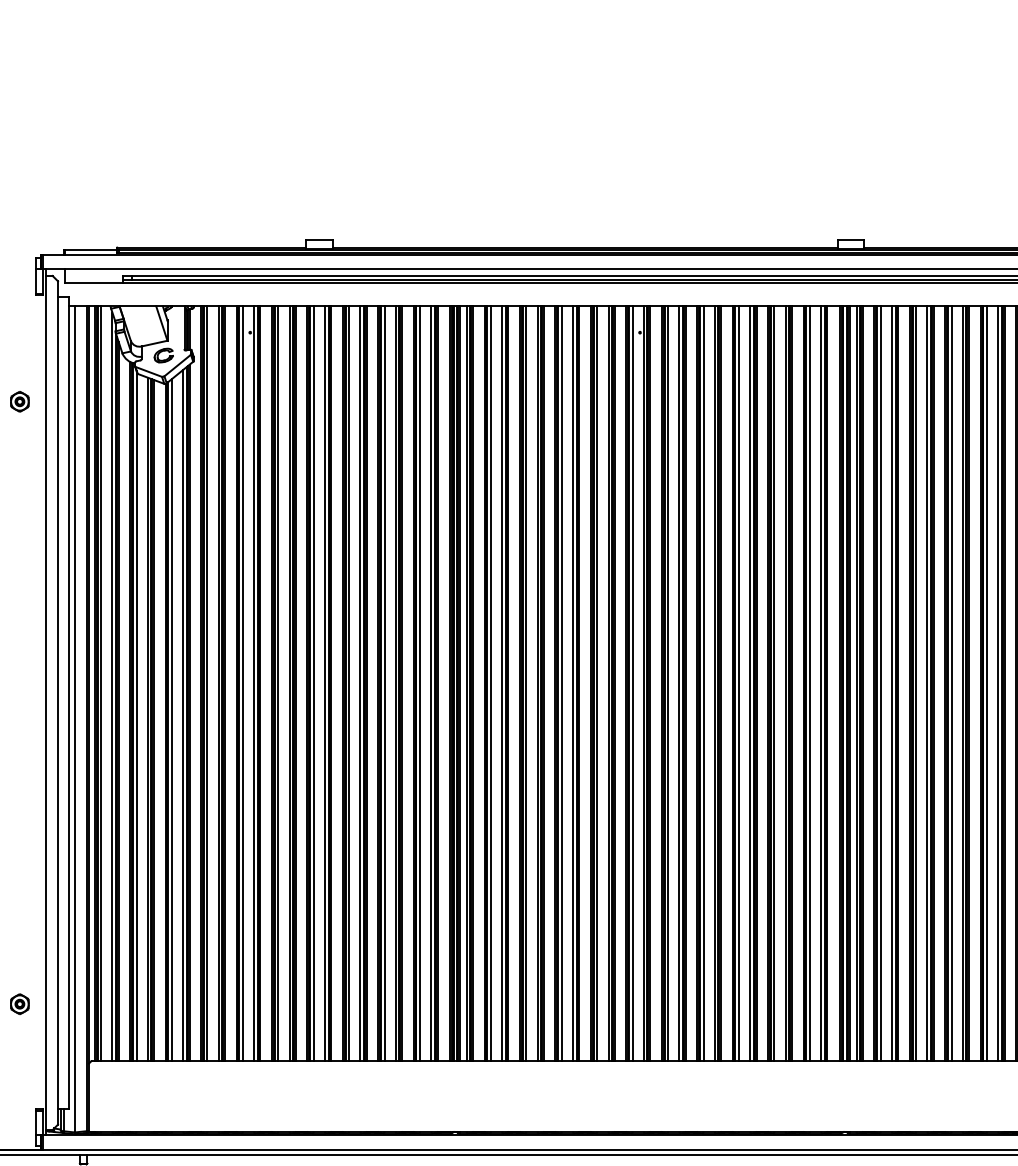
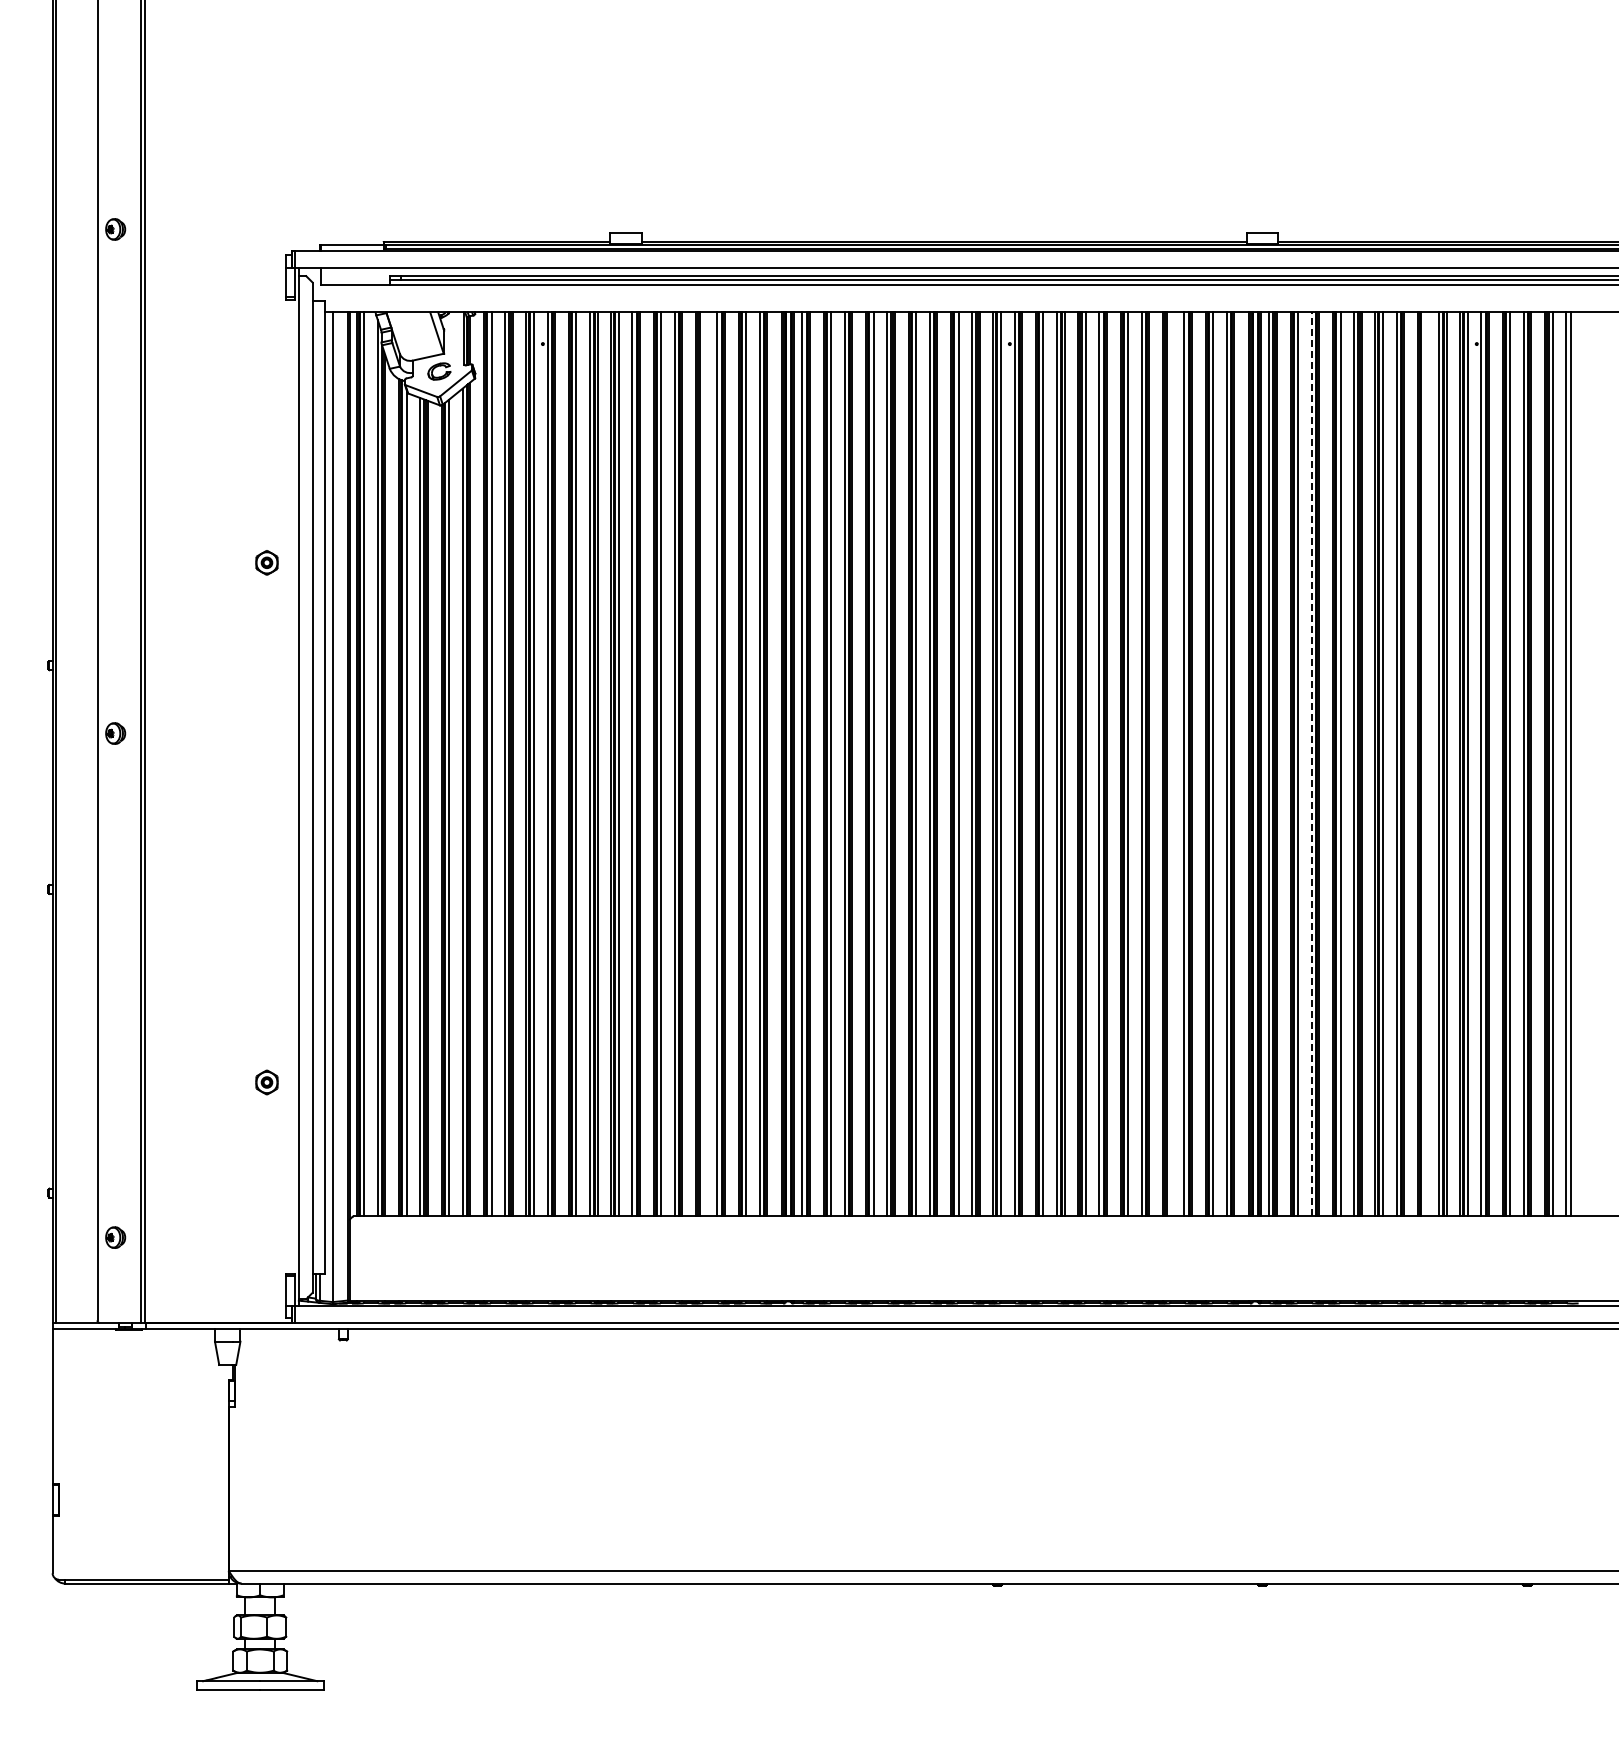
part: (19, 401) -> (266, 562), moved
line: (384, 683) -> (703, 764), removed
line: (774, 683) -> (1170, 764), removed
line: (891, 683) -> (1311, 764), solid -> dashed
line: (987, 683) -> (1425, 764), removed
part: (19, 1004) -> (266, 1082), moved

